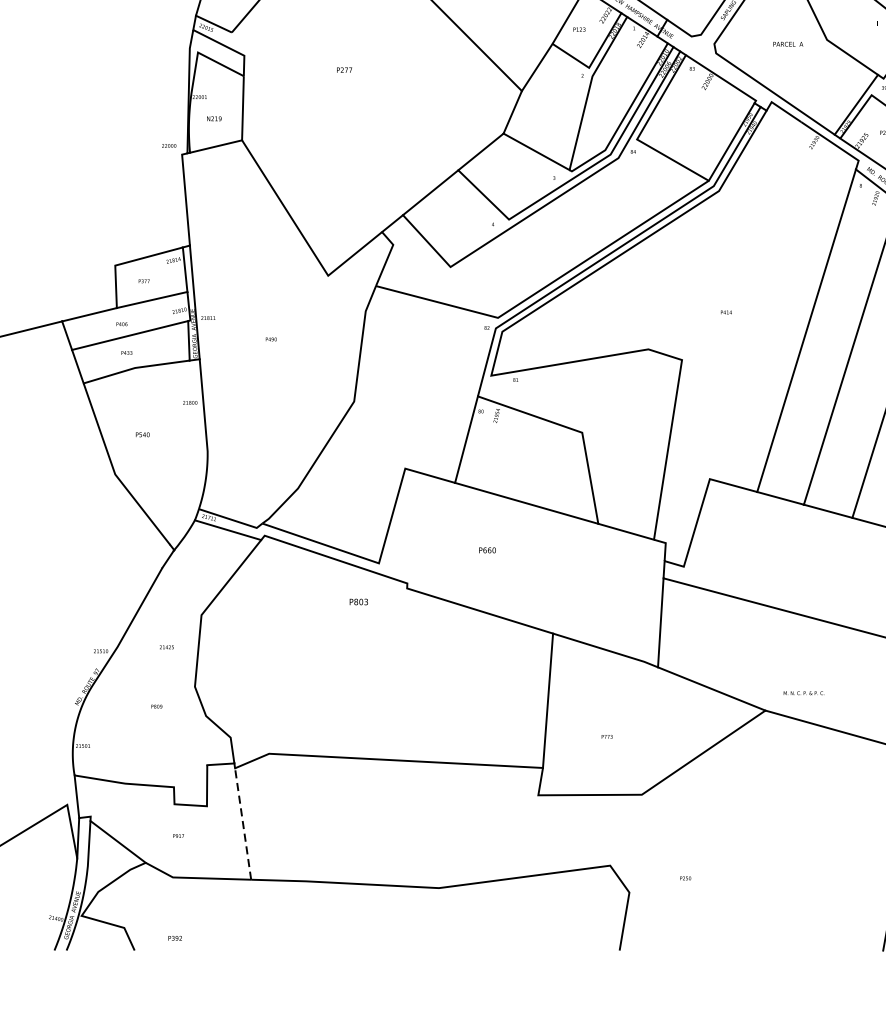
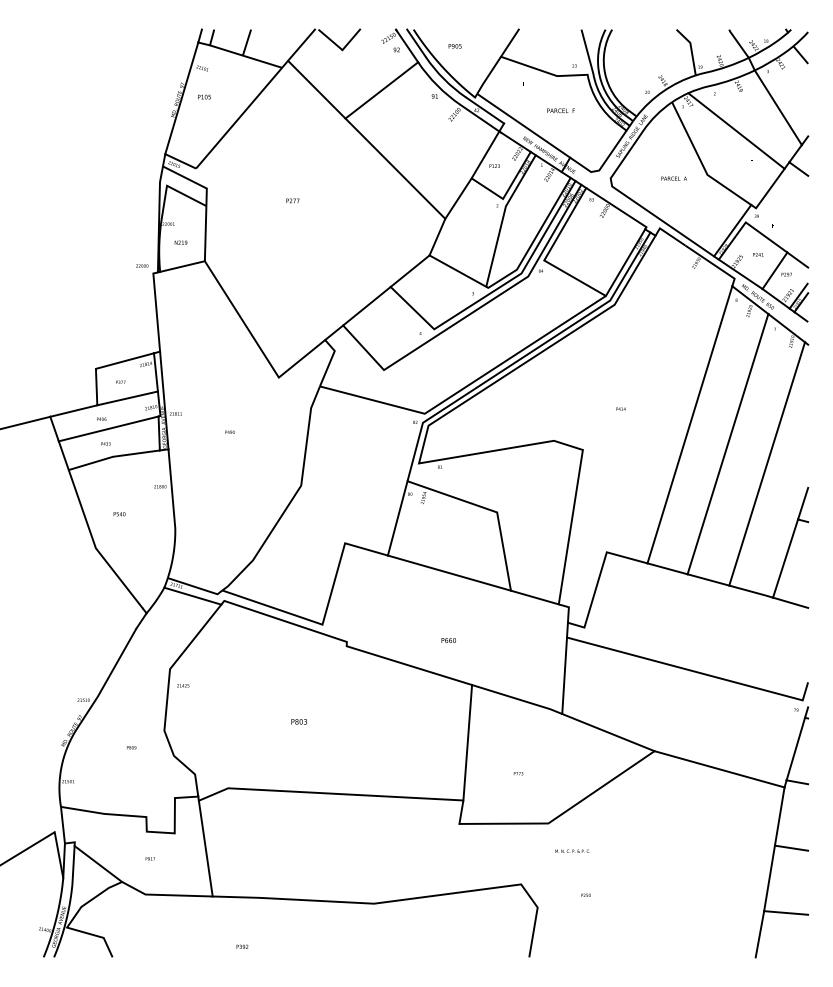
text: (487, 550) -> (448, 640), moved
text: (358, 601) -> (298, 721), moved
text: (167, 646) -> (183, 685), moved
text: (803, 692) -> (572, 850), moved
line: (242, 823) -> (205, 848), dashed -> solid
text: (175, 937) -> (242, 946), moved

